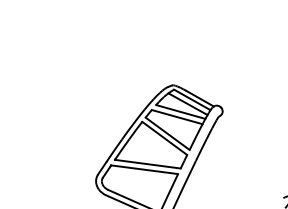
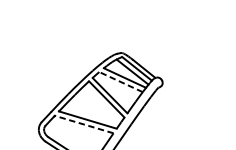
line: (176, 116) -> (120, 81), solid -> dashed
line: (144, 169) -> (84, 124), solid -> dashed

